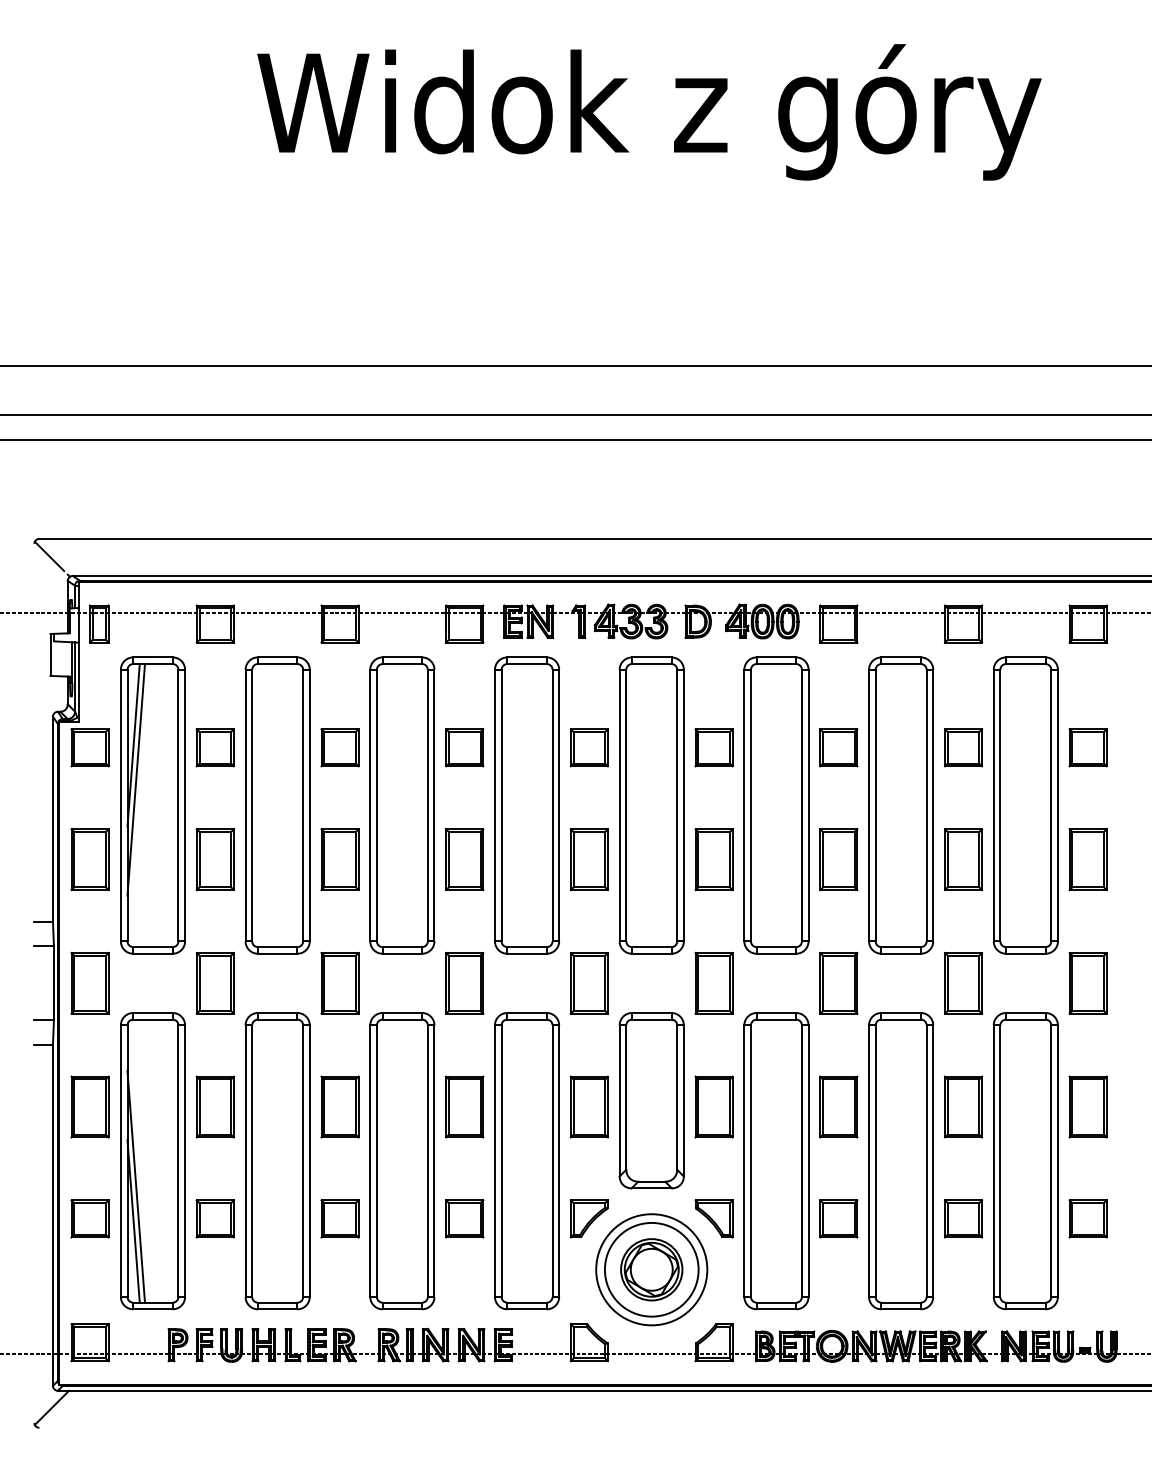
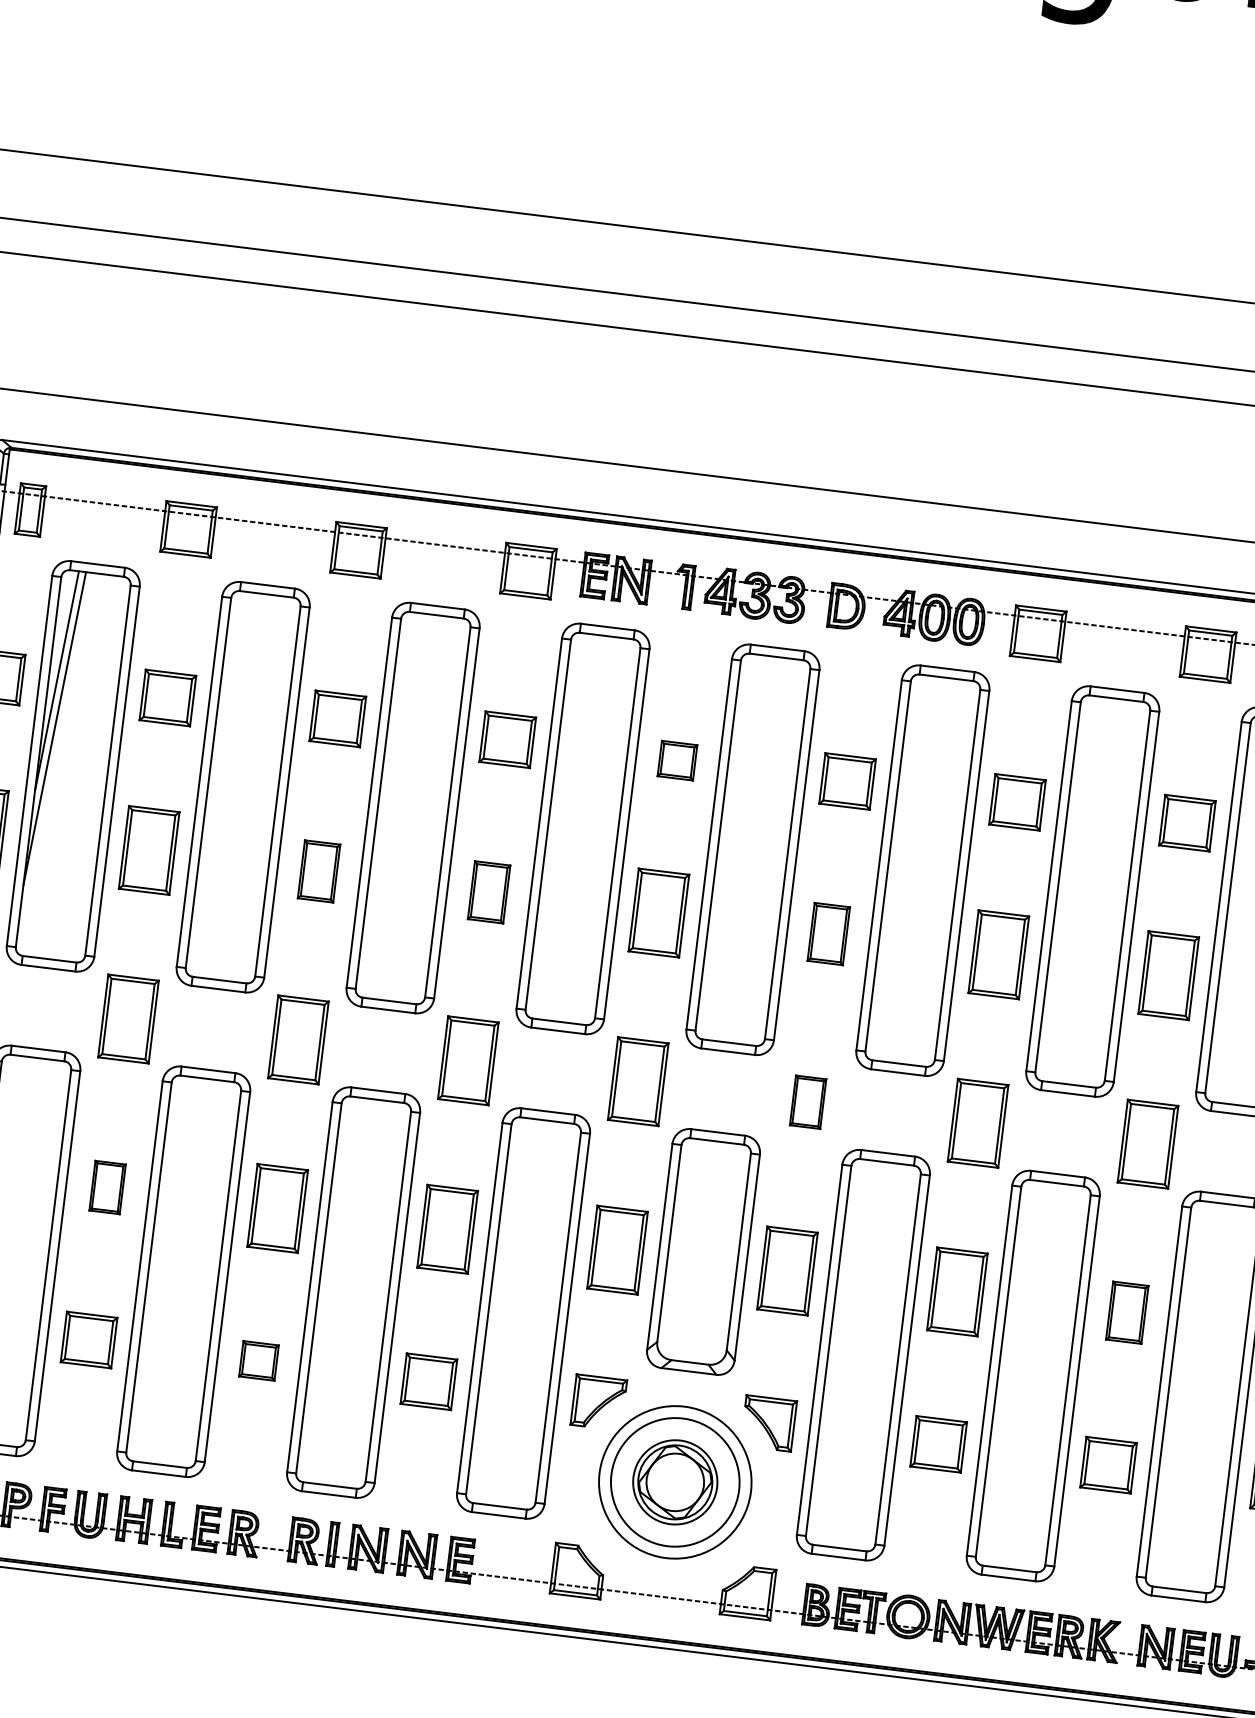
part: (588, 747) -> (676, 760), size x0.7
part: (339, 859) -> (318, 871), size x0.7
part: (464, 859) -> (488, 891), size x0.7
part: (713, 859) -> (828, 933), size x0.7
part: (713, 982) -> (807, 1101), size x0.6
part: (214, 1106) -> (106, 1186), size x0.6
part: (963, 1106) -> (1127, 1312), size x0.7
part: (339, 1218) -> (258, 1360), size x0.7

